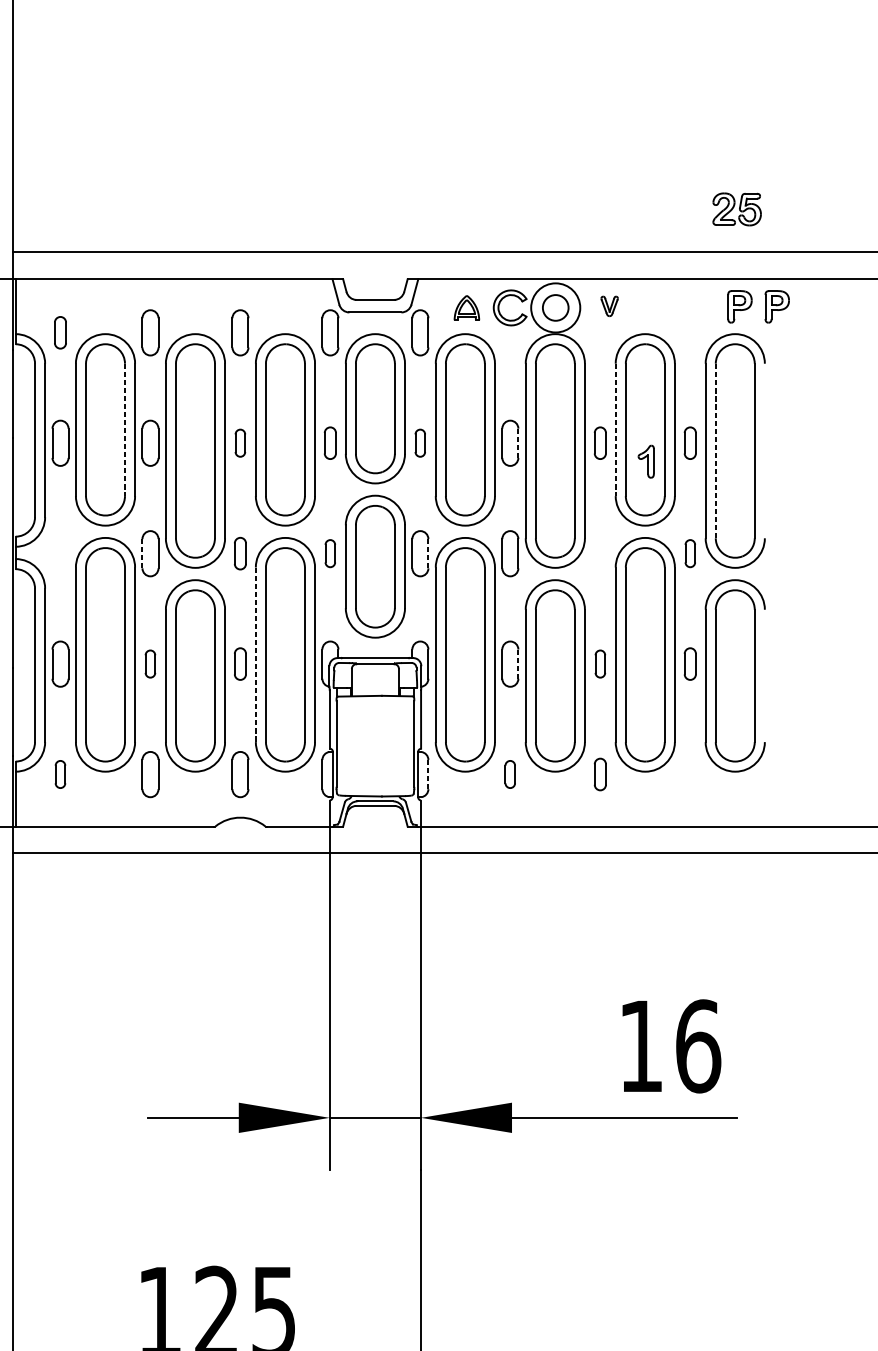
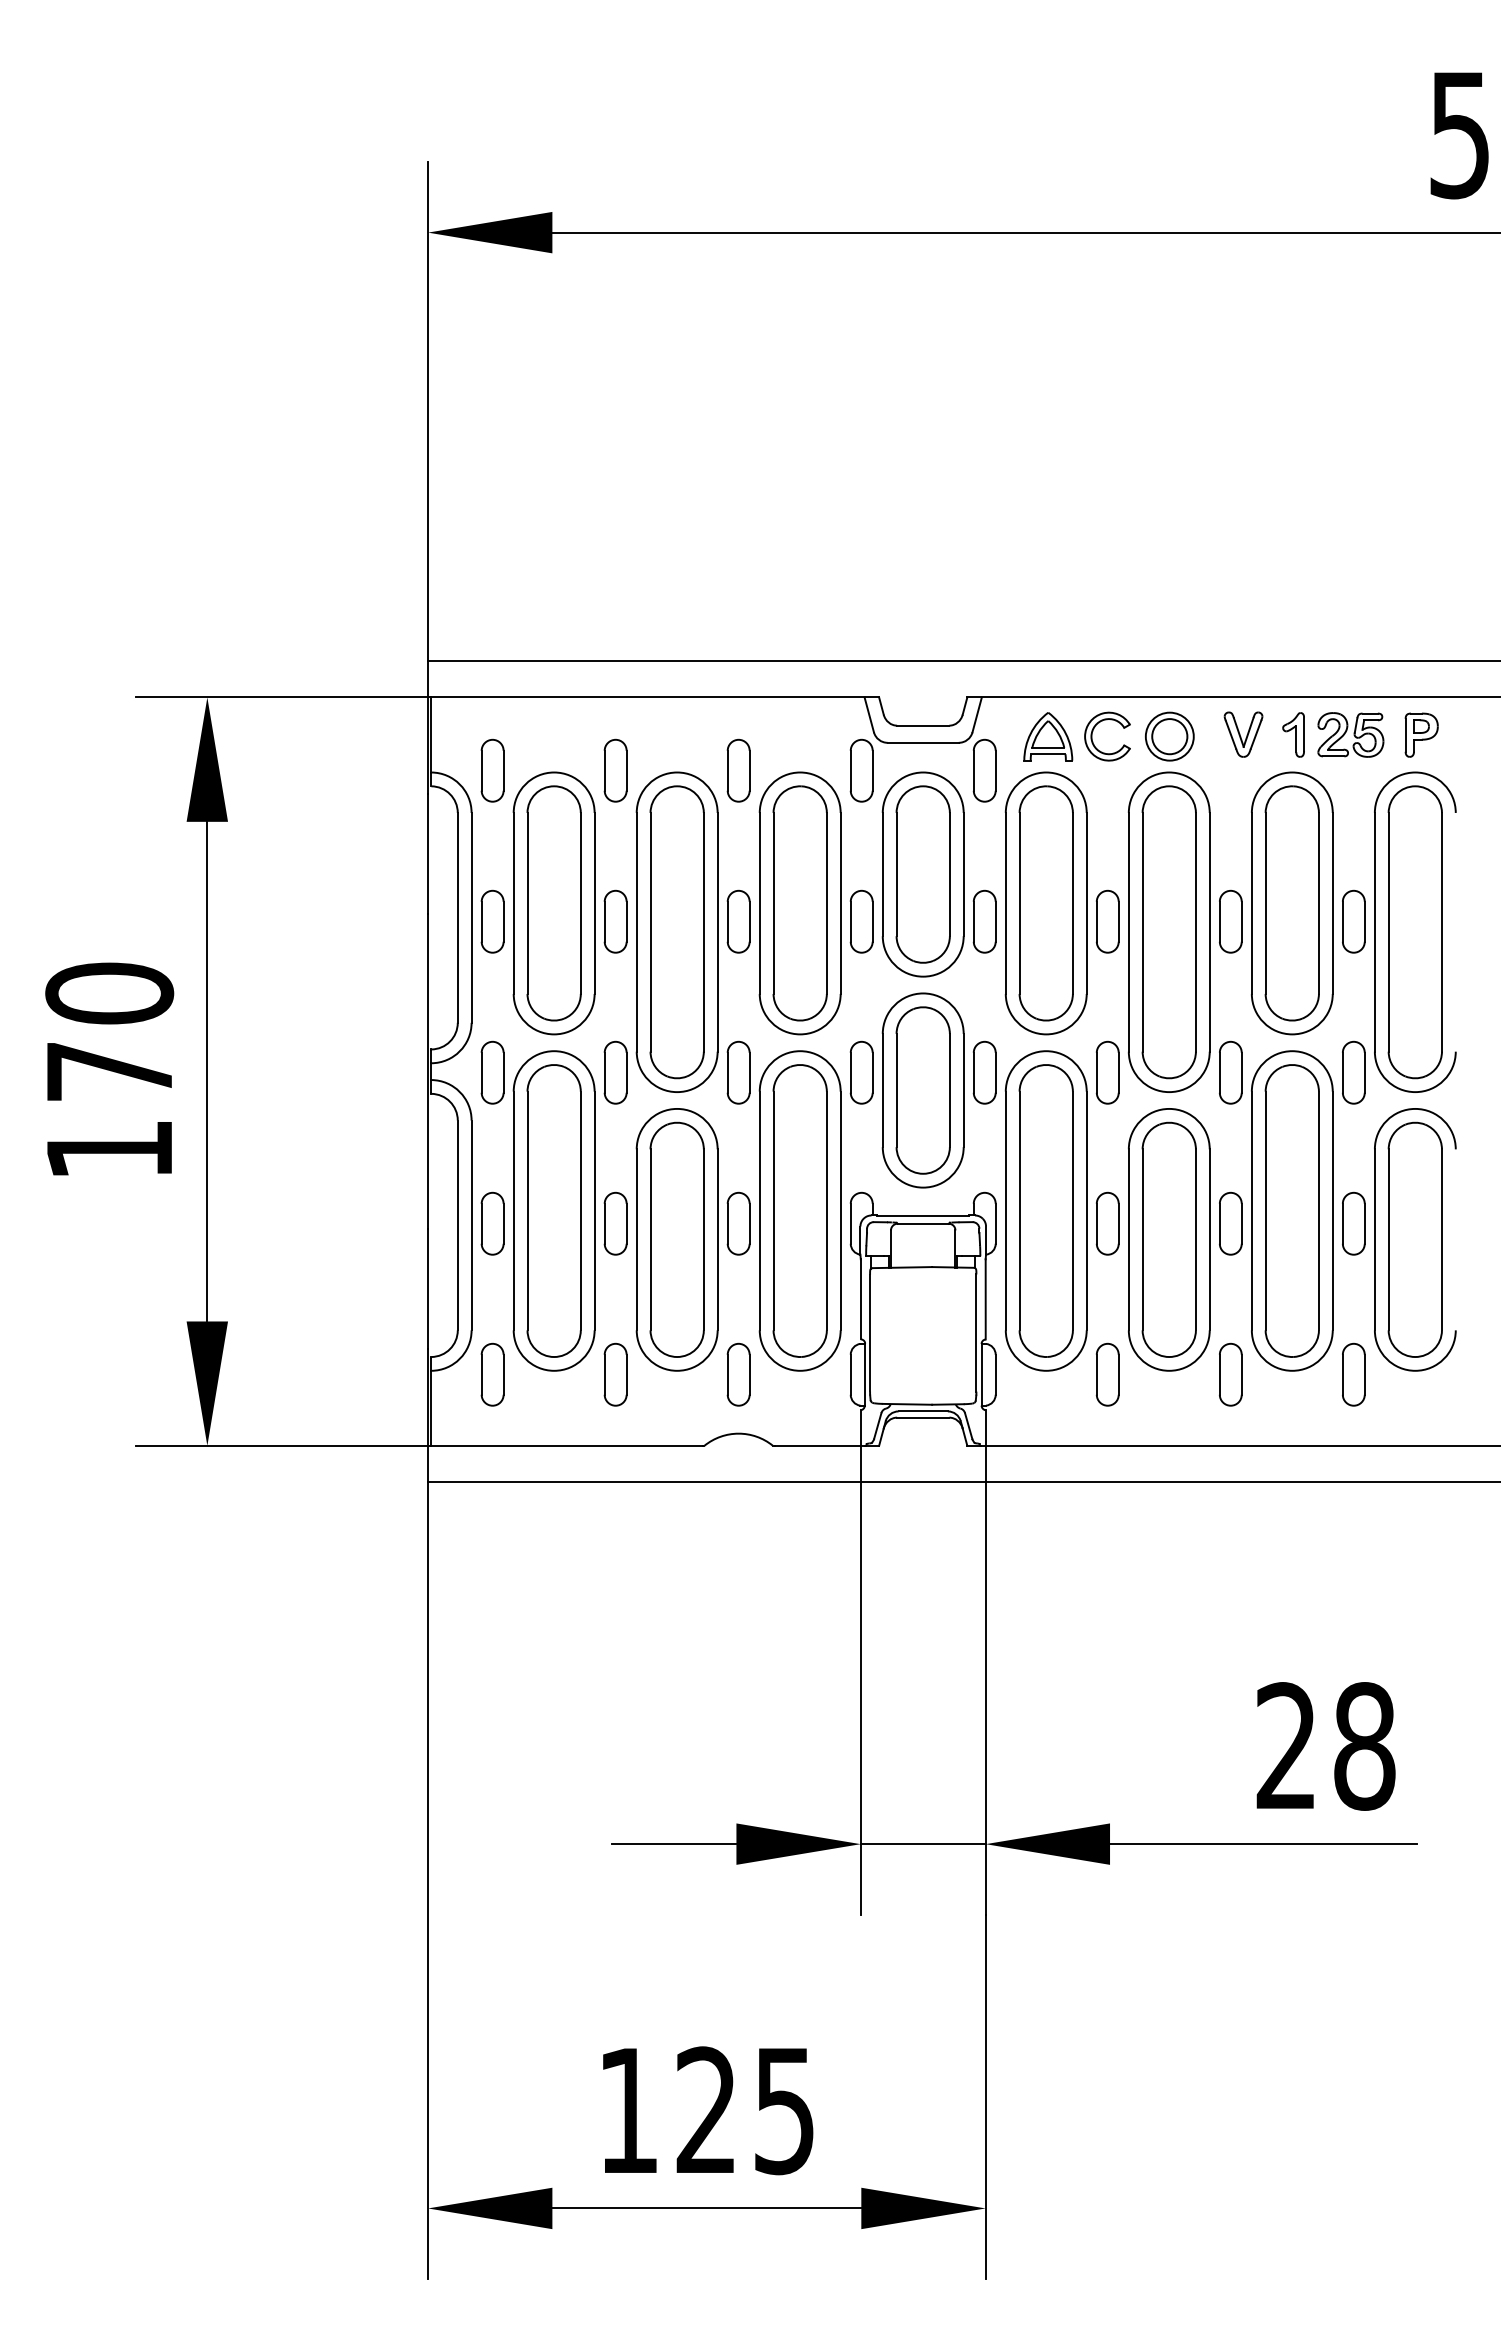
part: (736, 209) -> (1350, 734), moved
part: (609, 306) -> (1243, 734), size x1.67
part: (777, 306) -> (1472, 734), removed
part: (467, 307) -> (1048, 736), size x1.43
circle: (555, 307) -> (1169, 736), size x0.71
part: (60, 332) -> (492, 770), size x1.43
line: (124, 429) -> (580, 903), dashed -> solid
line: (615, 429) -> (1251, 903), dashed -> solid
part: (240, 443) -> (738, 921), size x1.67
part: (330, 443) -> (861, 921), size x1.43
part: (420, 443) -> (984, 921), size x1.67
line: (518, 443) -> (1118, 921), dashed -> solid
part: (600, 443) -> (1230, 921), size x1.43
part: (690, 443) -> (1353, 921), size x1.43
line: (715, 450) -> (1388, 931), dashed -> solid
part: (646, 461) -> (1293, 734), moved
part: (60, 553) -> (492, 1072), added
line: (142, 553) -> (604, 1072), dashed -> solid
part: (240, 553) -> (738, 1072), size x1.43
part: (330, 553) -> (861, 1072), size x1.67
line: (428, 553) -> (995, 1072), dashed -> solid
part: (600, 553) -> (1230, 1072), added
part: (690, 553) -> (1353, 1072), size x1.67
line: (255, 655) -> (759, 1211), dashed -> solid
part: (150, 663) -> (615, 1223), size x1.67
part: (240, 663) -> (738, 1223), size x1.43
line: (518, 663) -> (1118, 1223), dashed -> solid
part: (600, 663) -> (1230, 1223), size x1.67
part: (690, 663) -> (1353, 1223), size x1.43
part: (60, 774) -> (492, 1374), size x1.67
line: (428, 774) -> (995, 1374), dashed -> solid
part: (510, 774) -> (1107, 1374), size x1.67
part: (600, 774) -> (1230, 1374), size x1.43
part: (690, 774) -> (1353, 1374), added
text: (670, 1046) -> (1326, 1746), 16 -> 28

